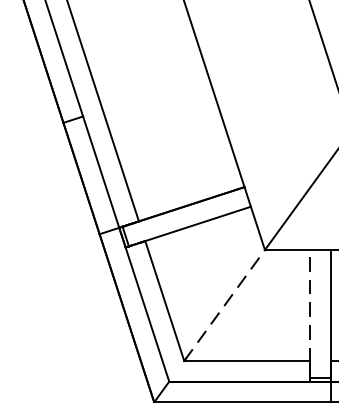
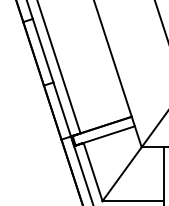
line: (225, 304) -> (122, 173), dashed -> solid
line: (309, 306) -> (163, 174), dashed -> solid

